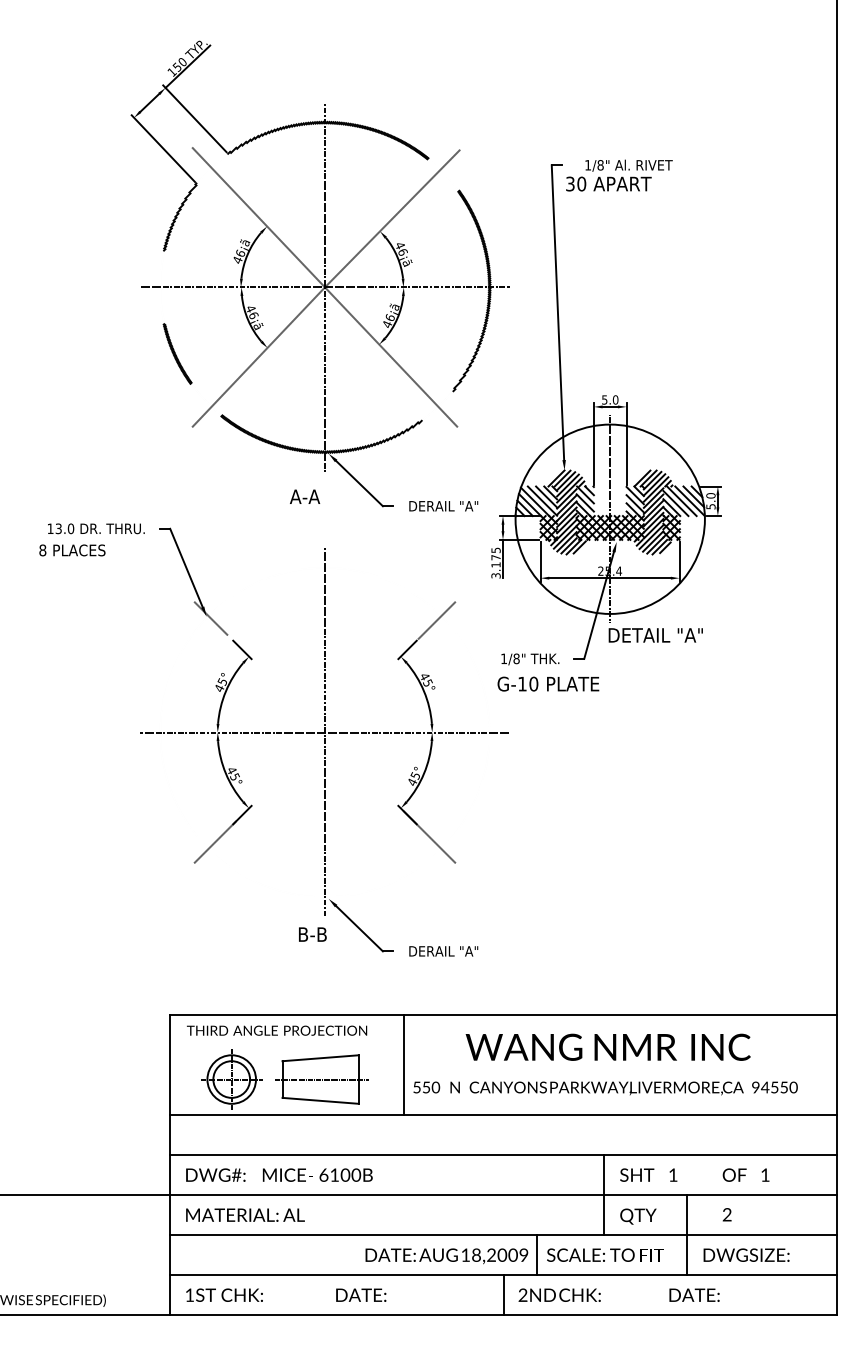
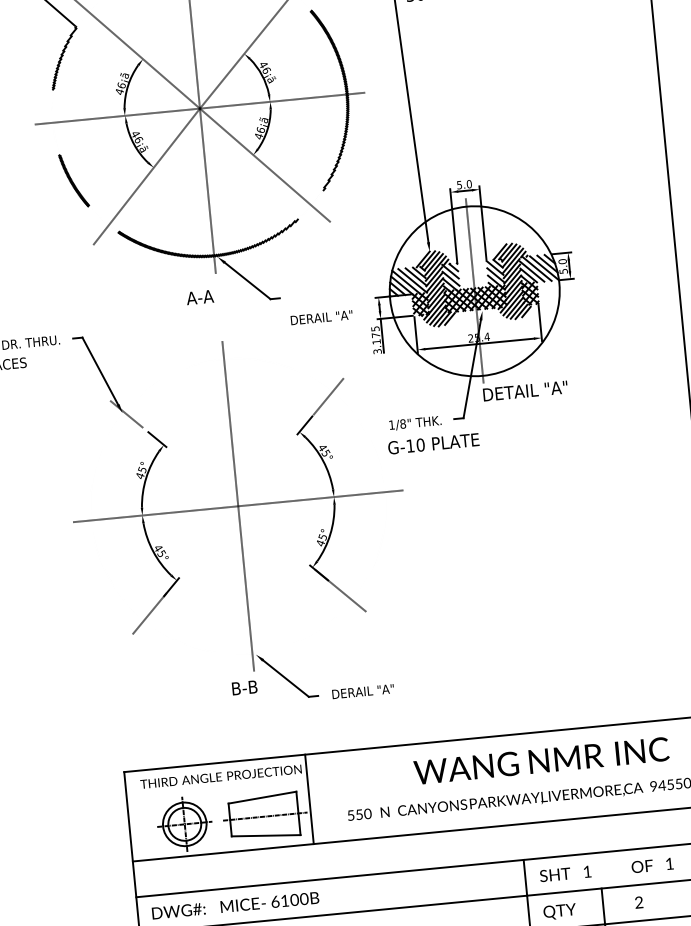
text: (443, 506) -> (321, 317), moved
text: (607, 1046) -> (540, 760), moved
line: (403, 1065) -> (309, 799), moved

